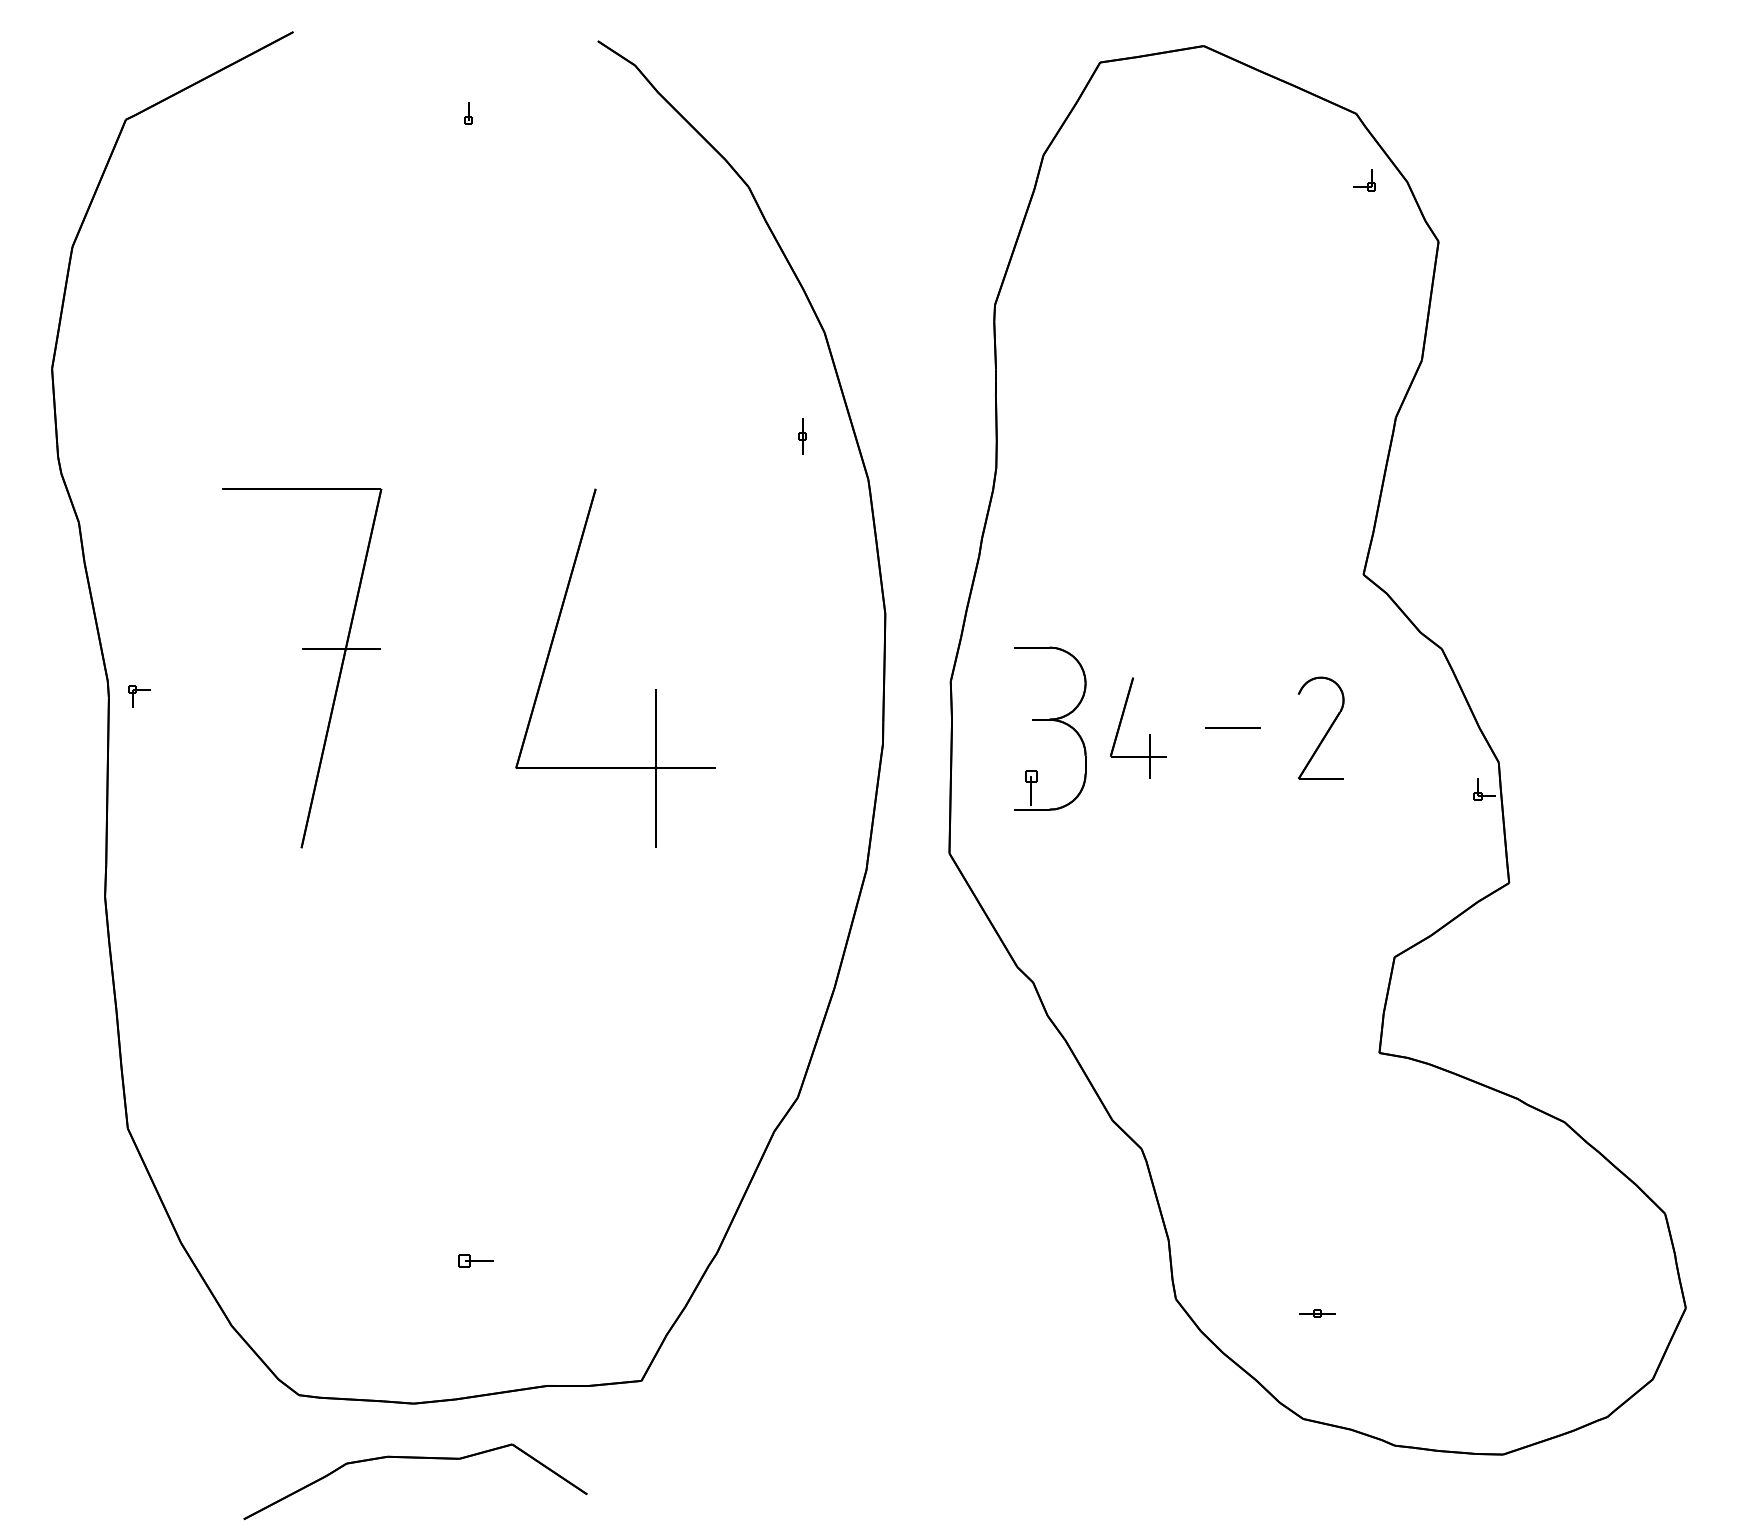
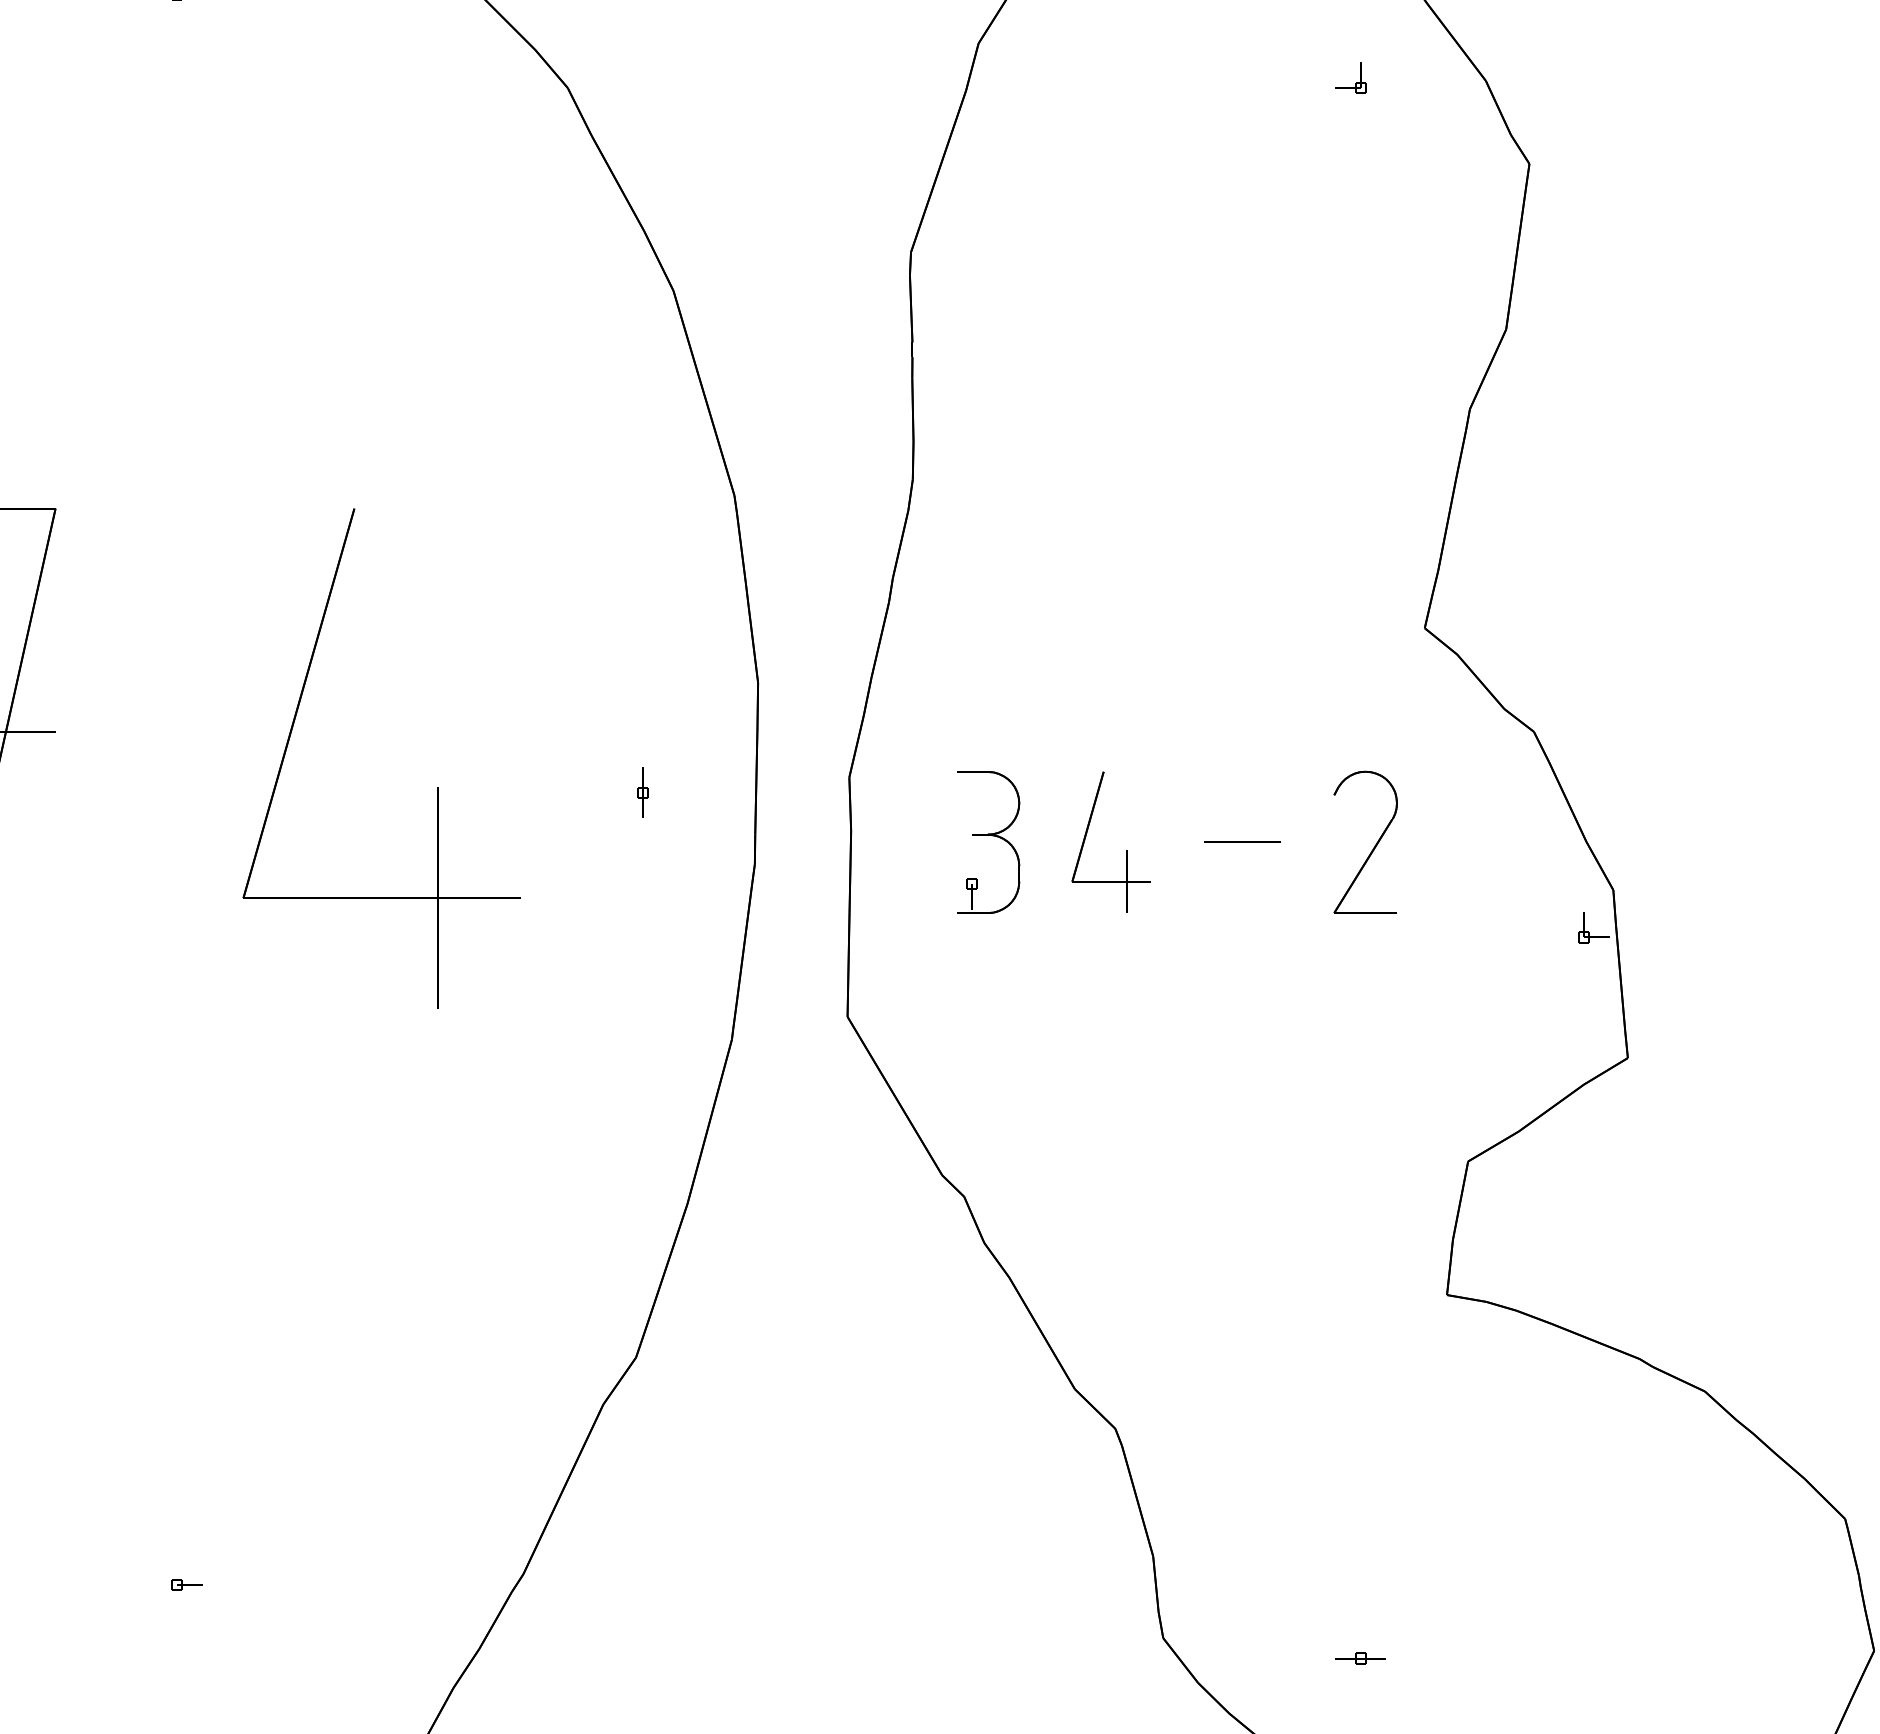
part: (1364, 180) -> (1350, 78), moved
part: (802, 436) -> (642, 792), moved
part: (1050, 727) -> (988, 841), size x0.62
part: (475, 1260) -> (186, 1584), size x0.62

